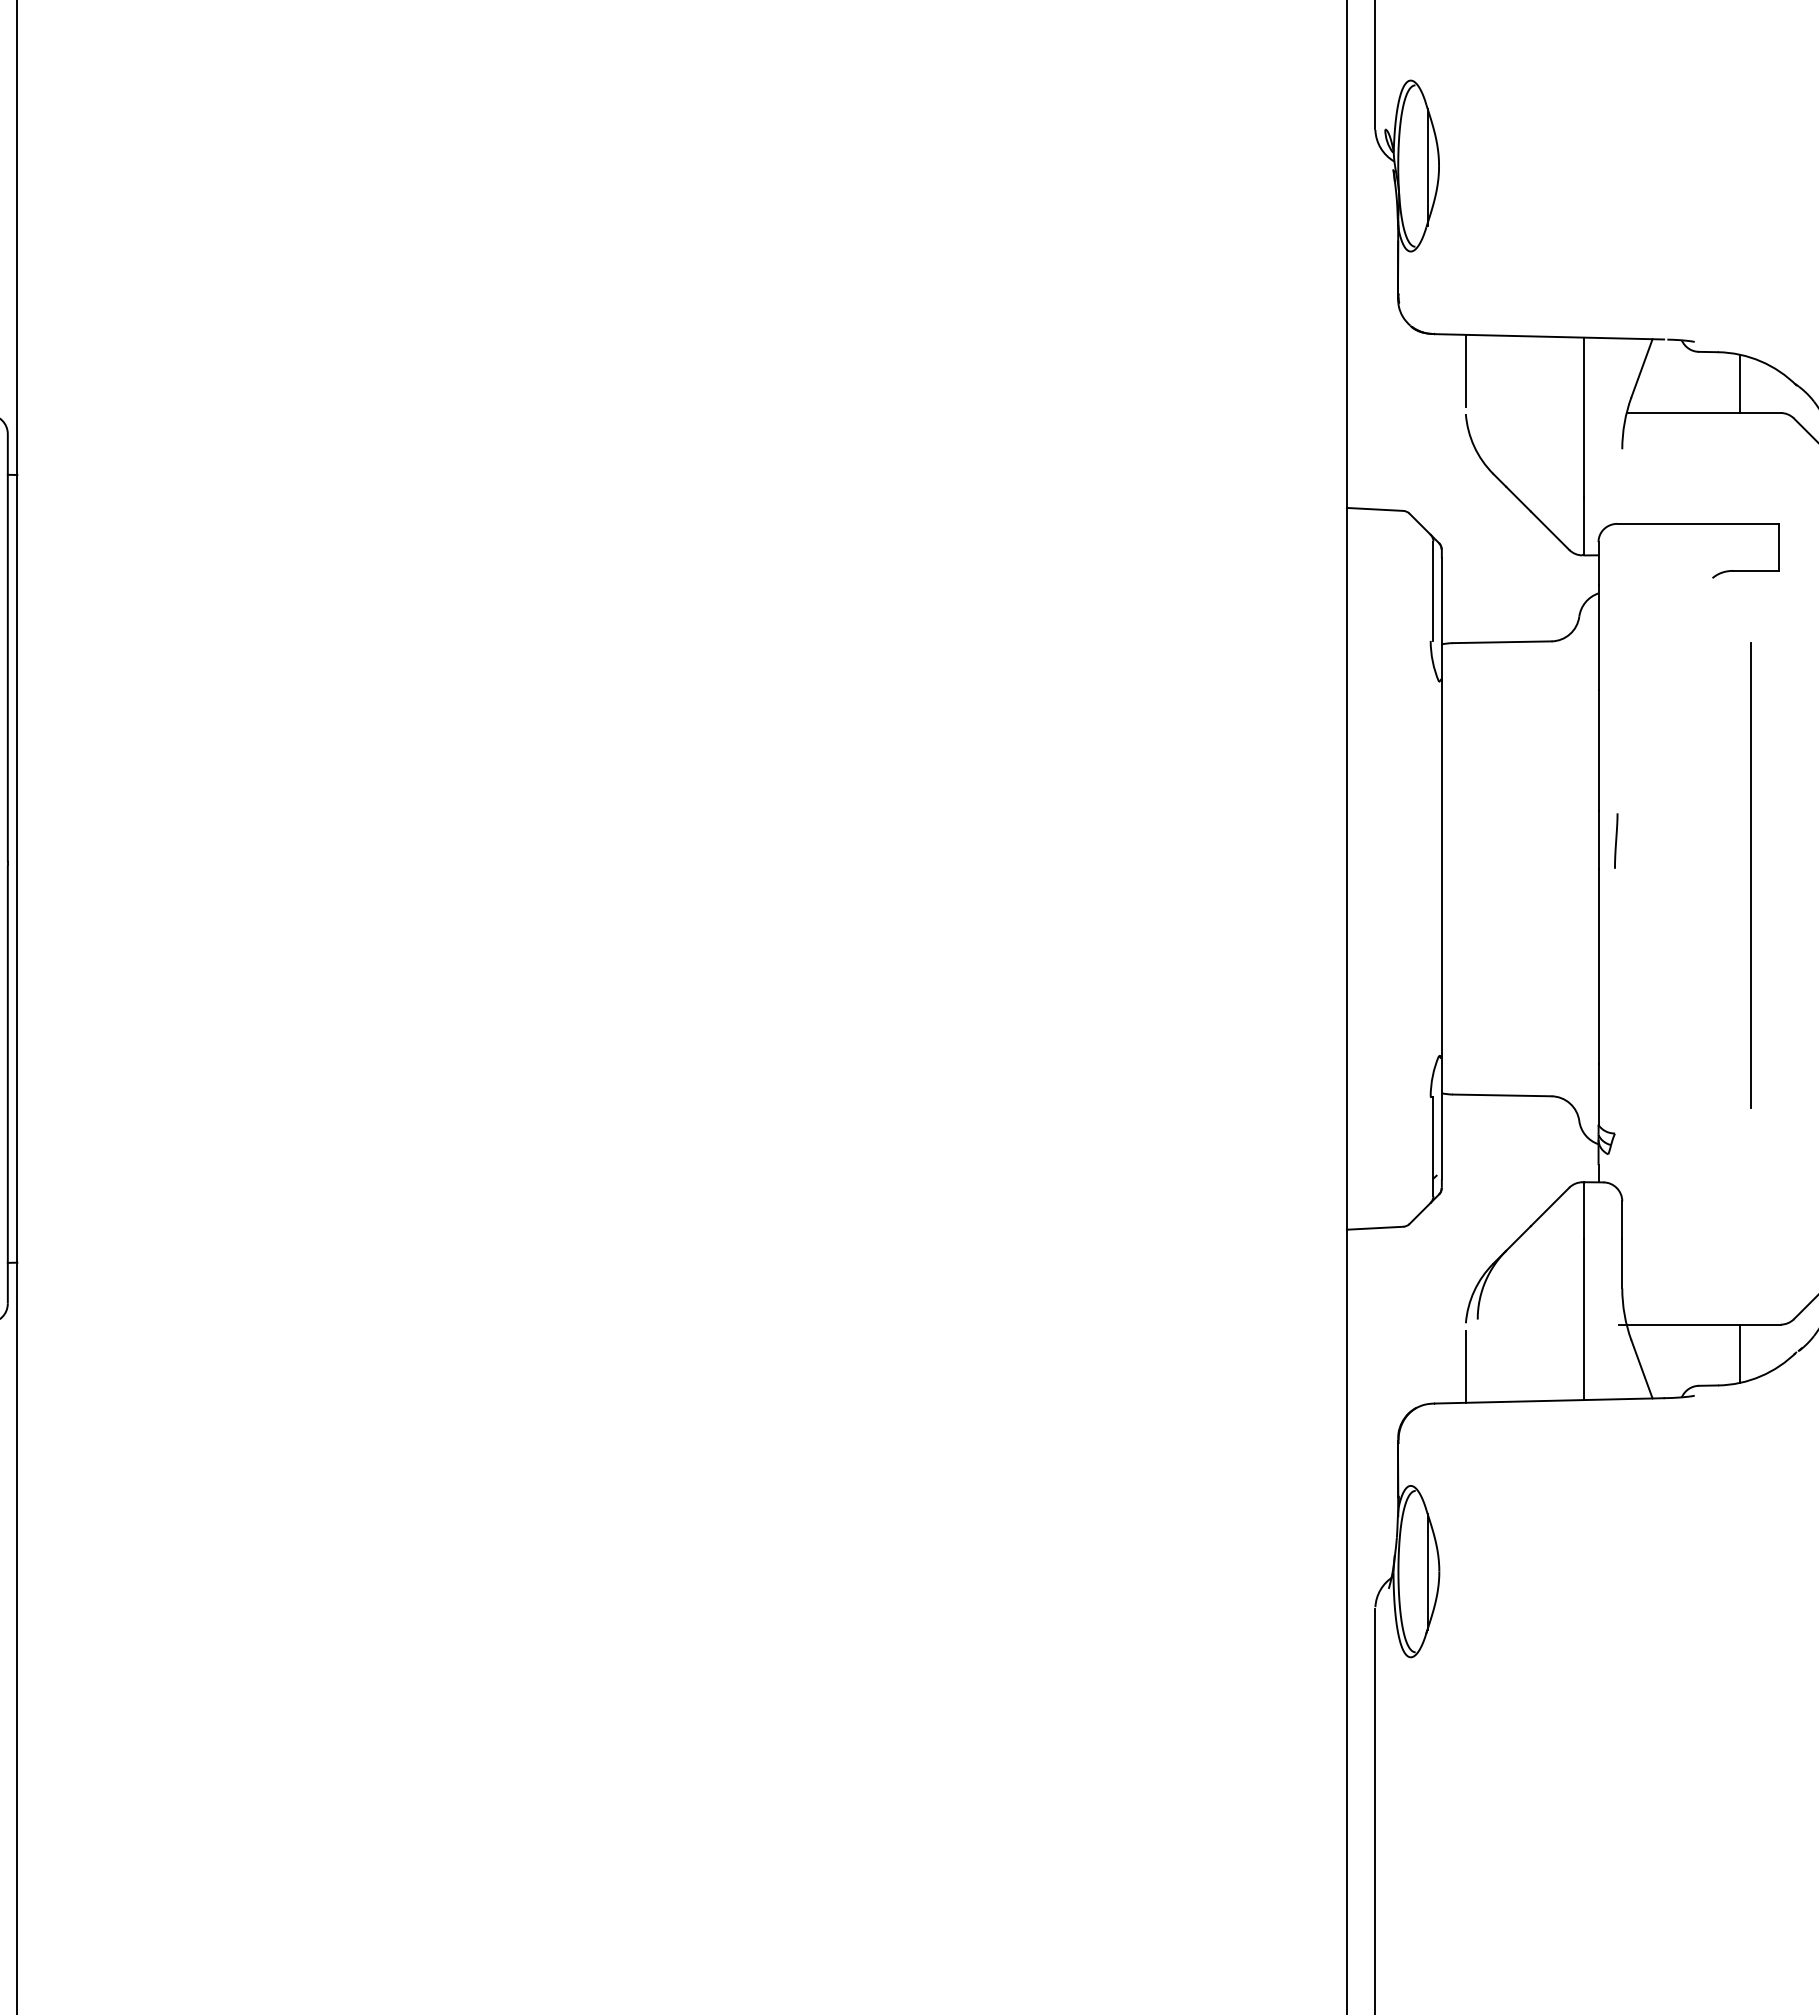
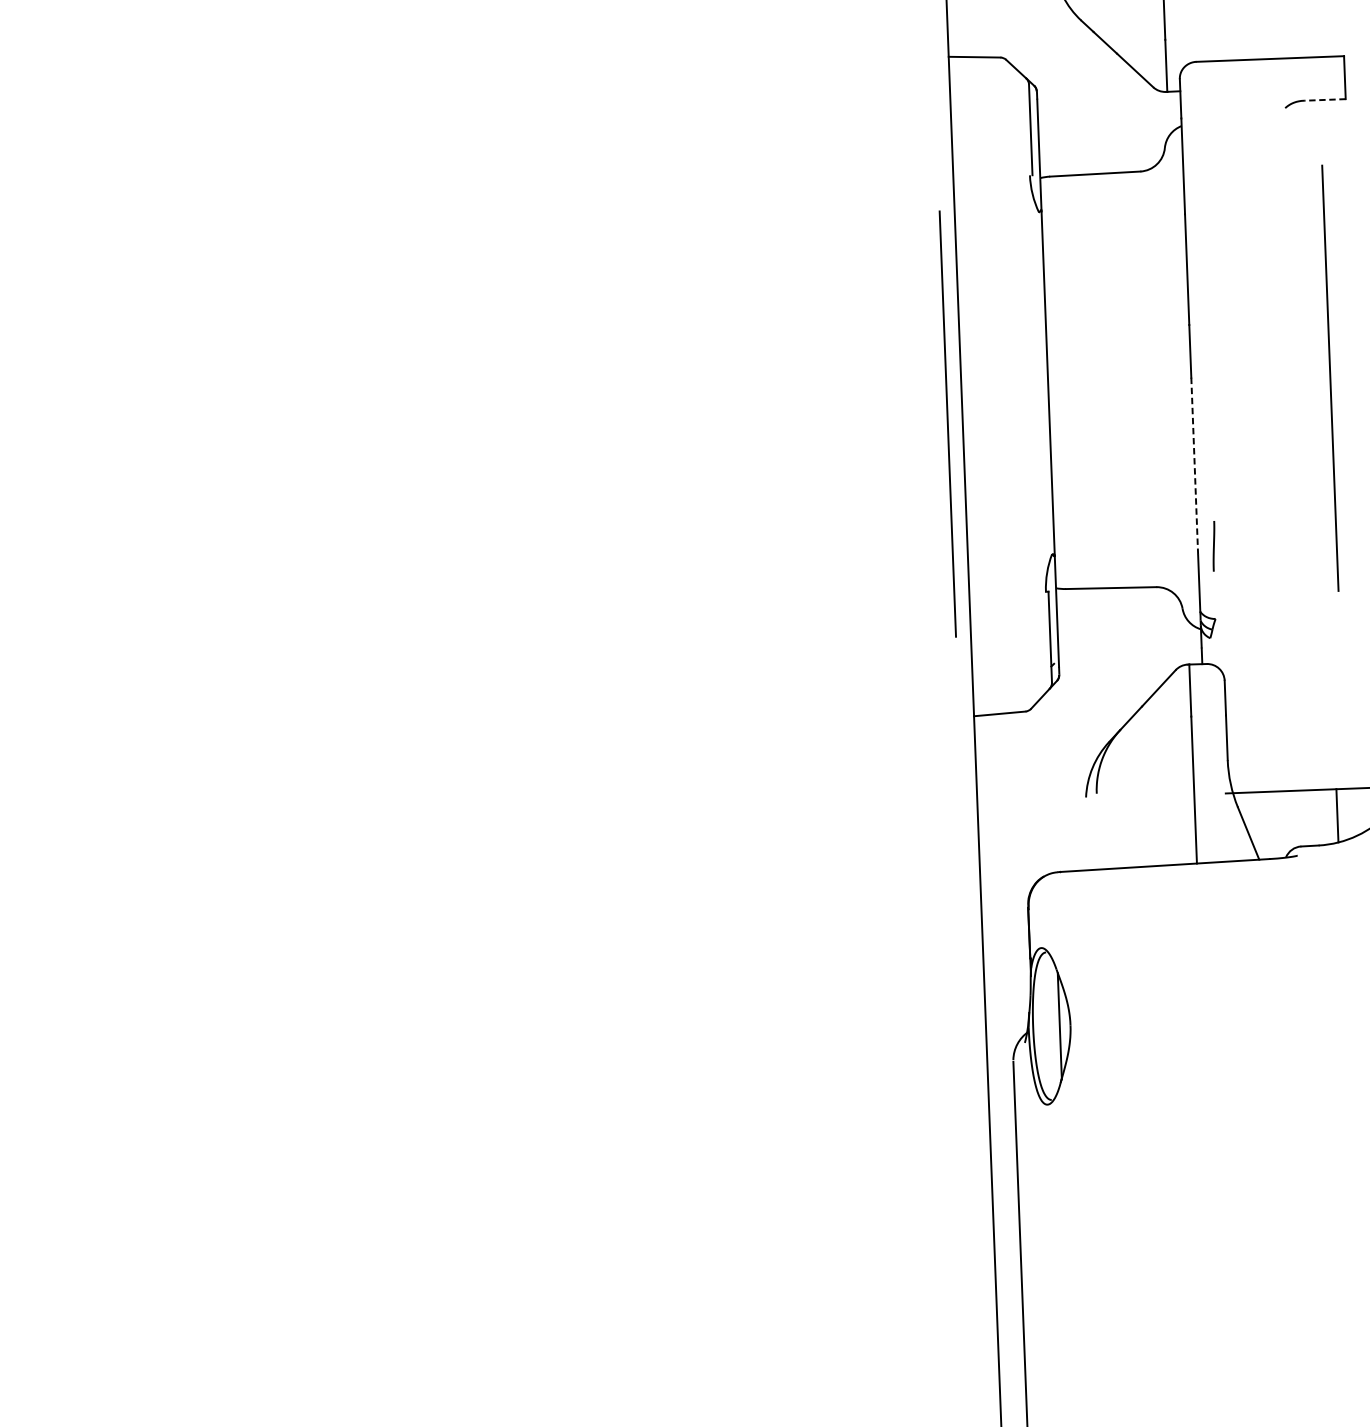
line: (1756, 570) -> (1325, 99), solid -> dashed
line: (1616, 840) -> (1214, 545), moved
line: (1330, 909) -> (947, 424), added
line: (1598, 966) -> (1194, 466), solid -> dashed
line: (1465, 1366) -> (1087, 837), removed

